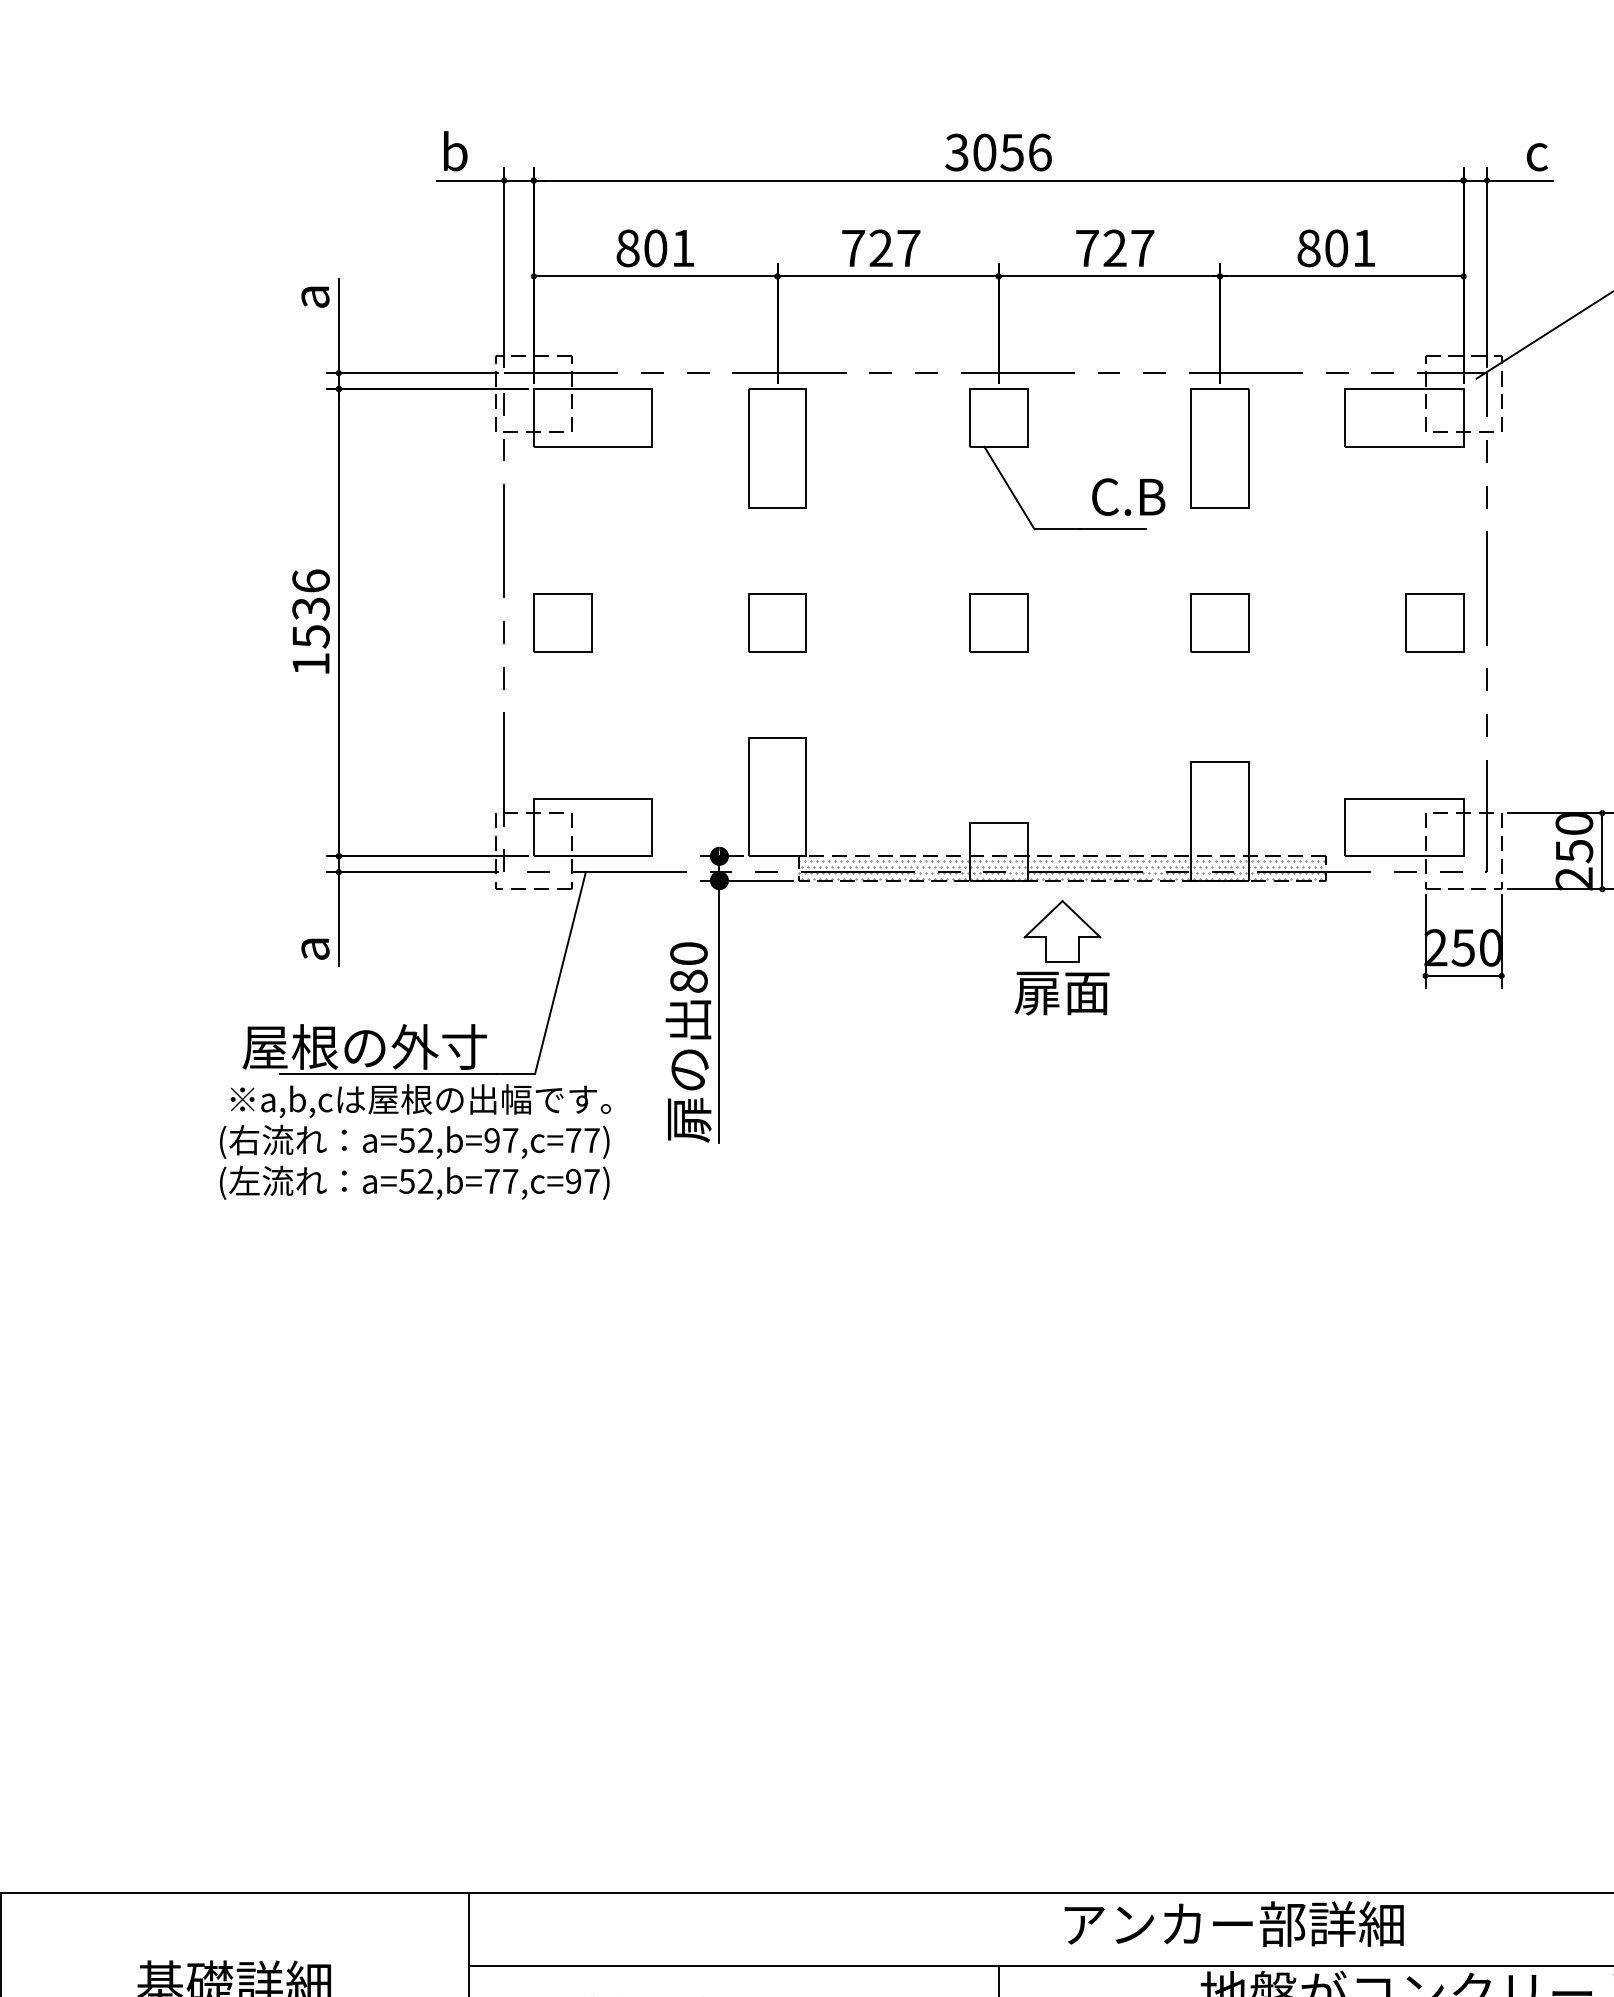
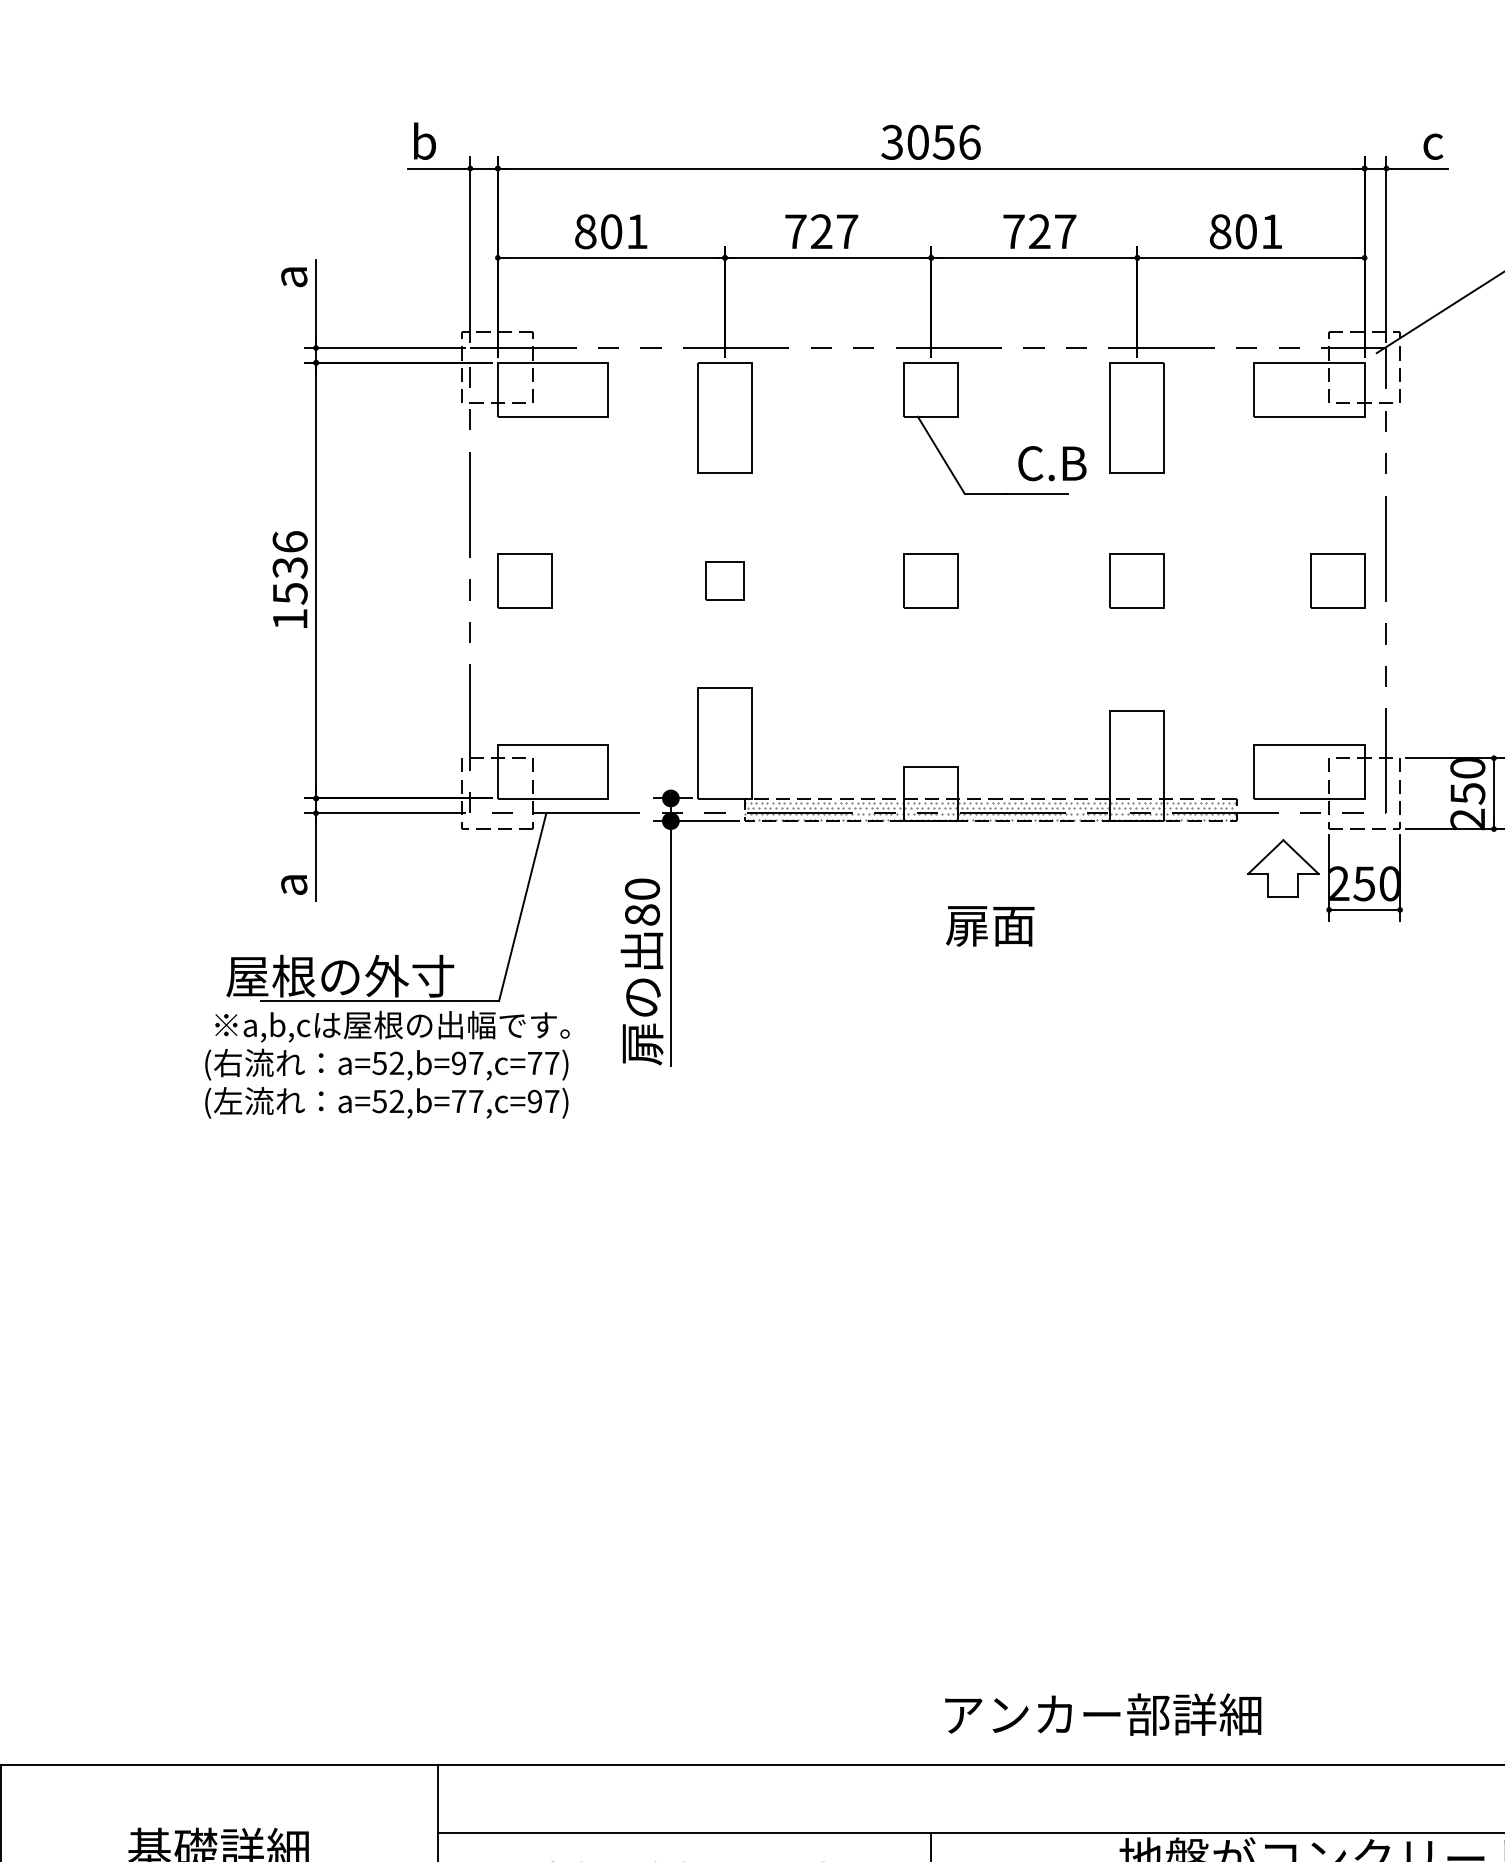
part: (777, 622) -> (725, 580), size x0.7
part: (1062, 930) -> (1283, 867), moved
text: (1233, 1923) -> (1102, 1714), moved

